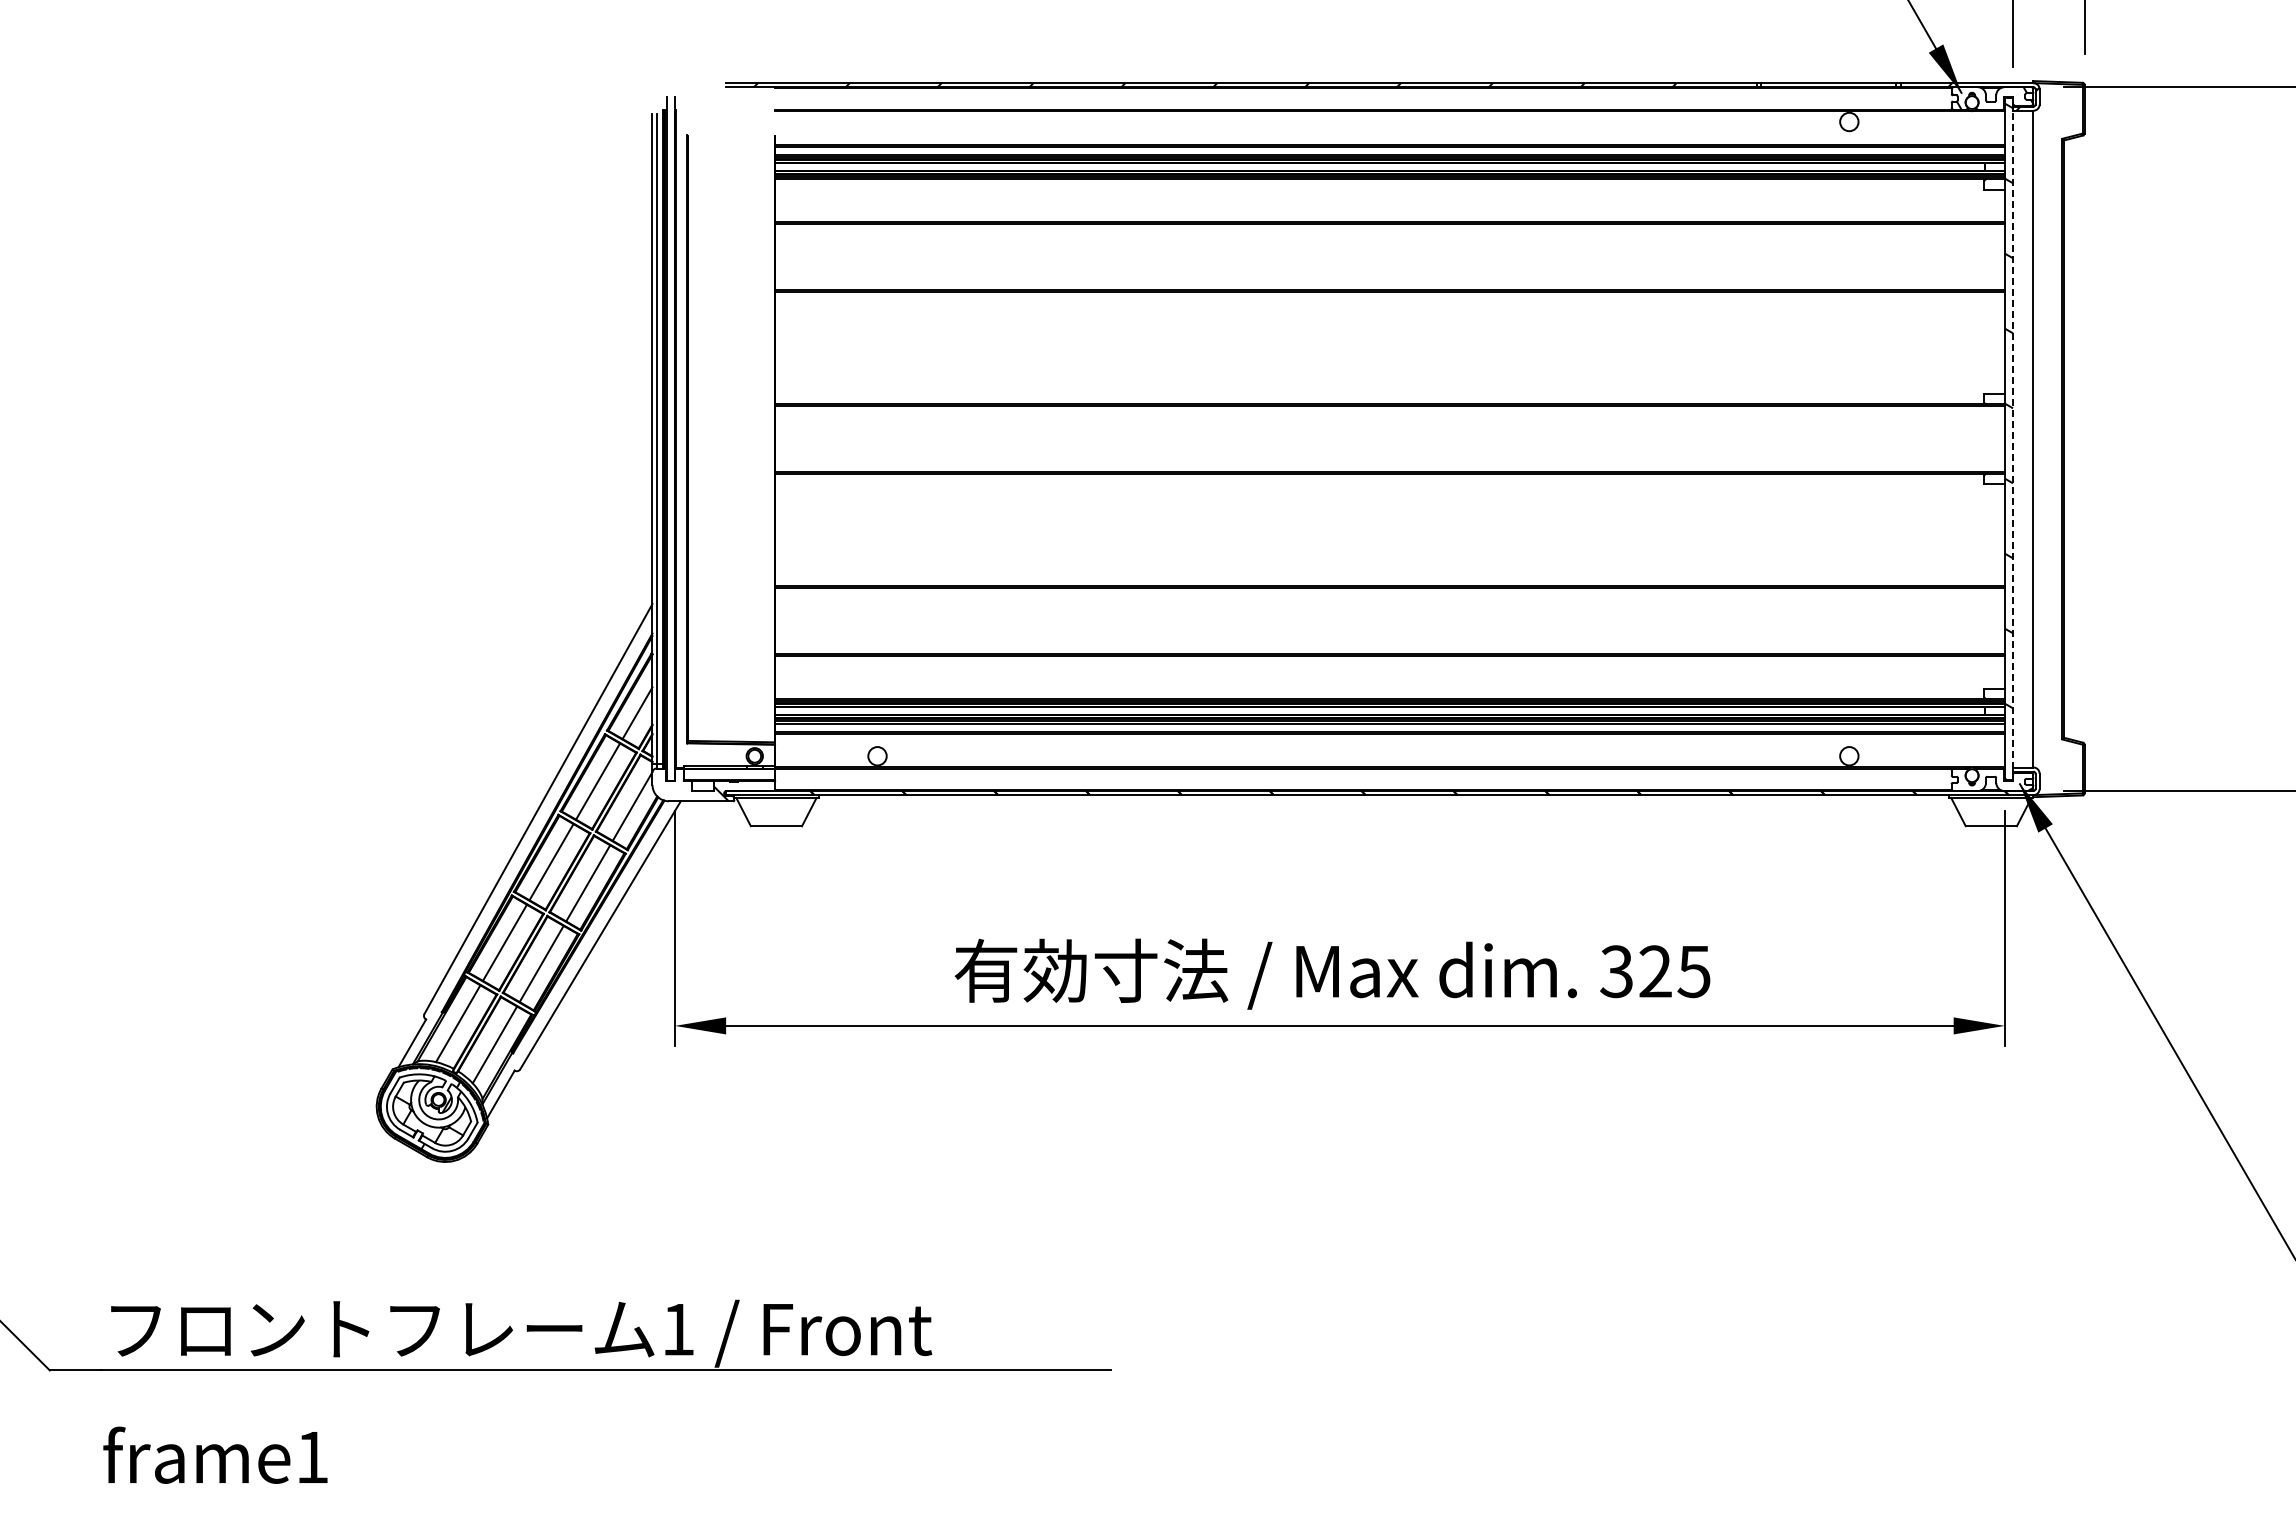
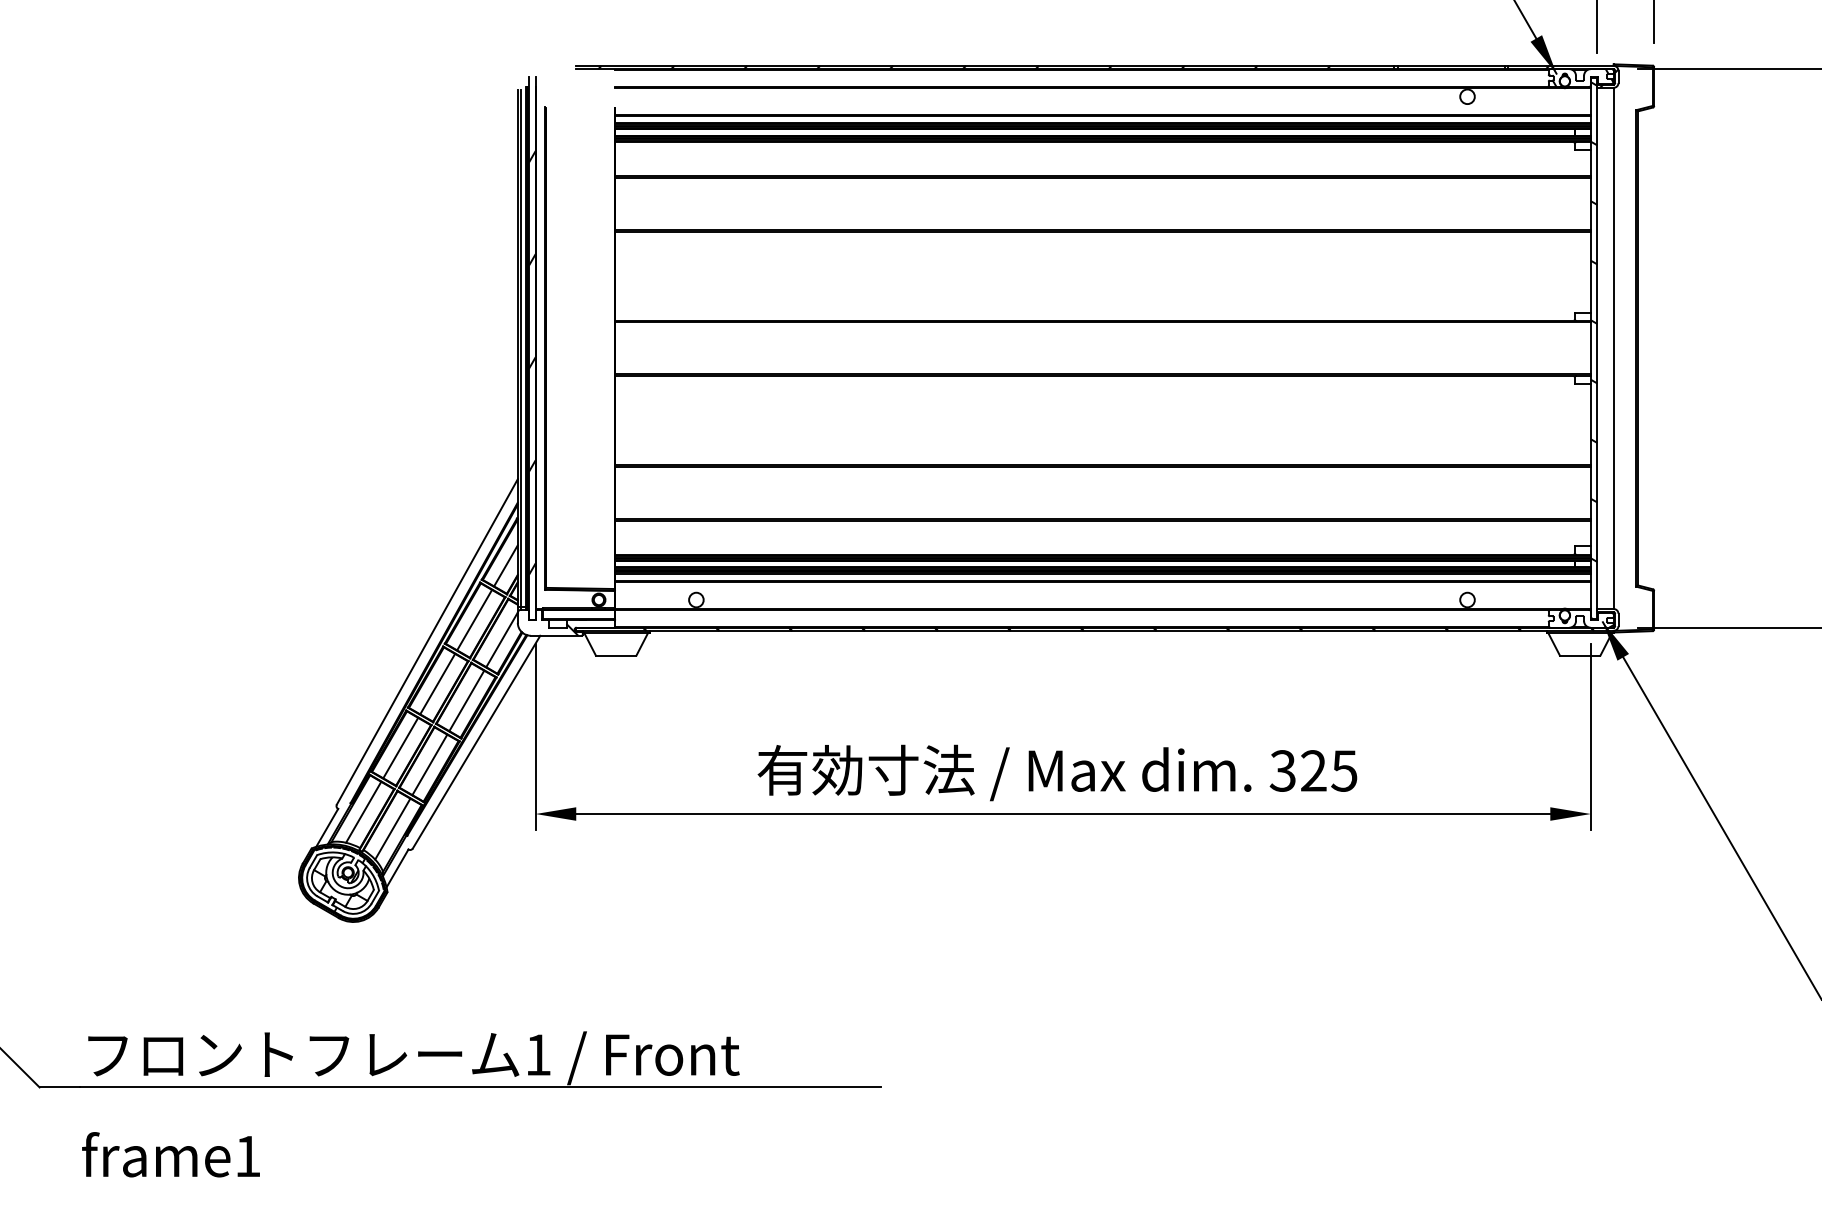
line: (2013, 438) -> (1597, 347), dashed -> solid
hatch: (670, 457) -> (532, 362), added

